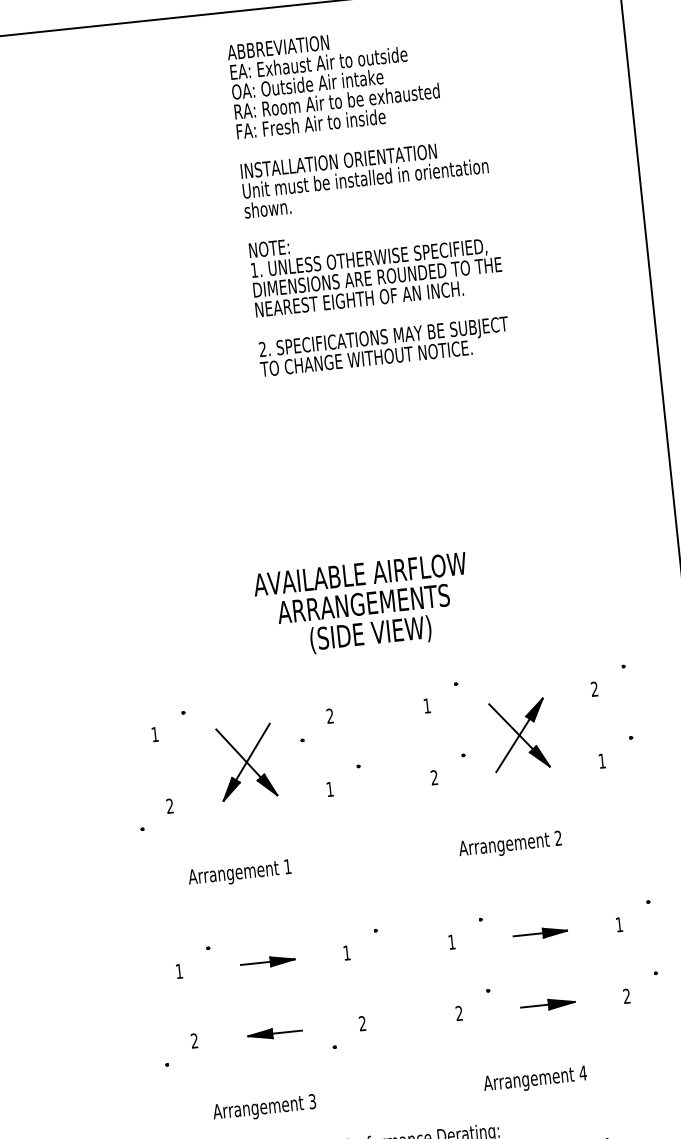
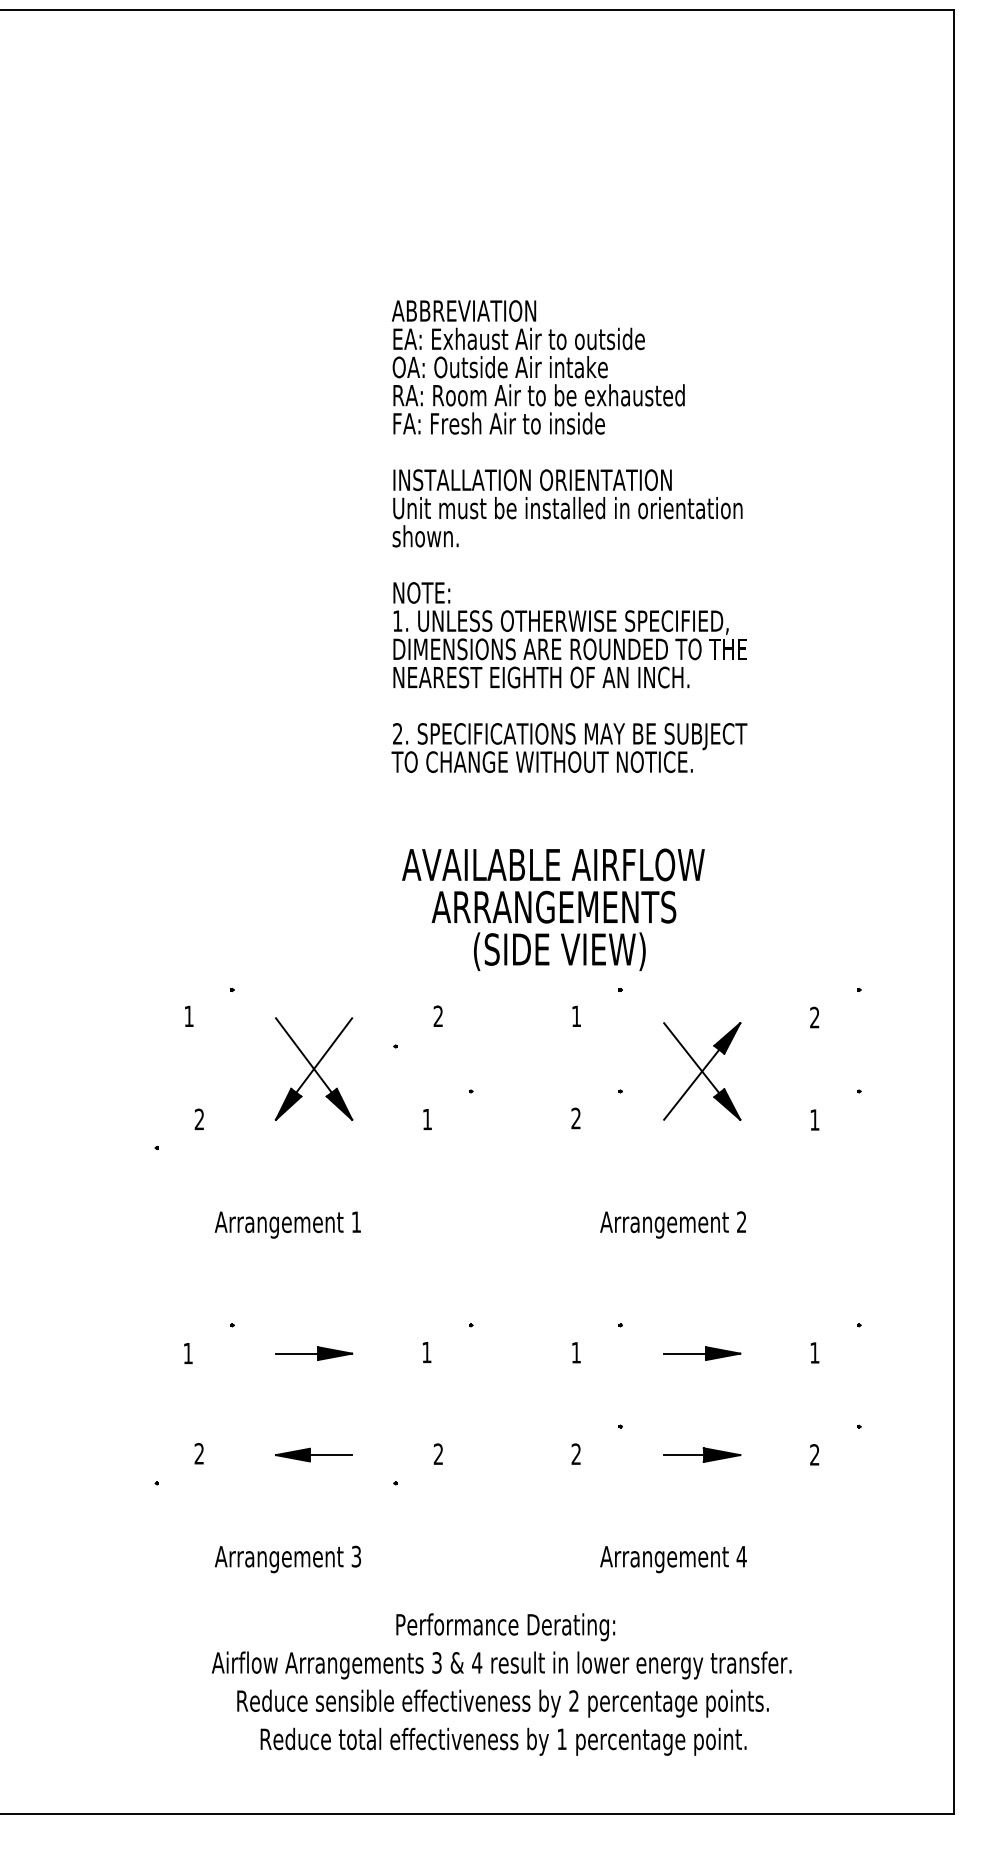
text: (368, 198) -> (569, 536), moved
text: (363, 605) -> (553, 909), moved

